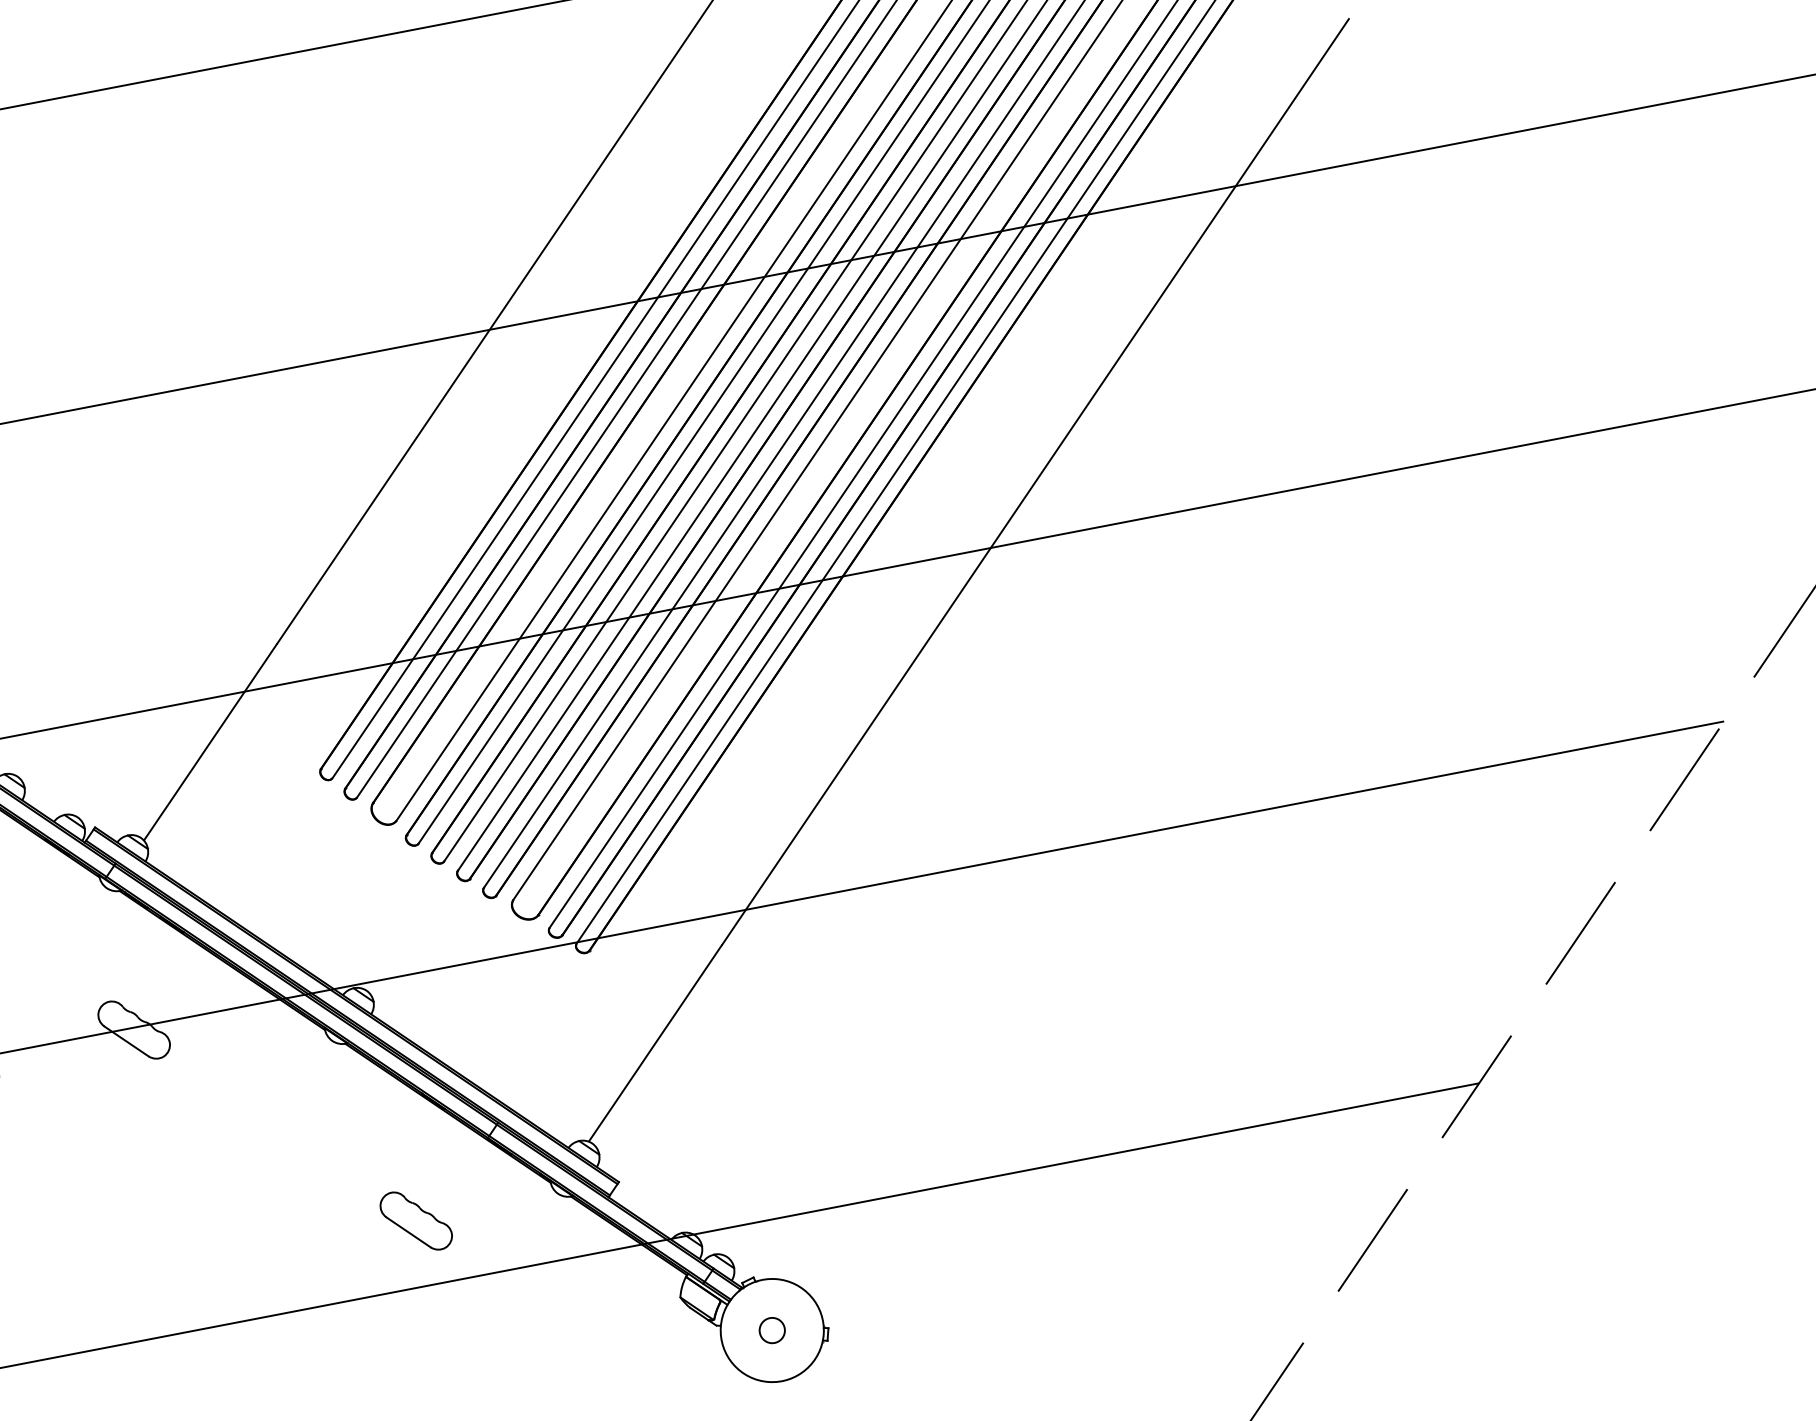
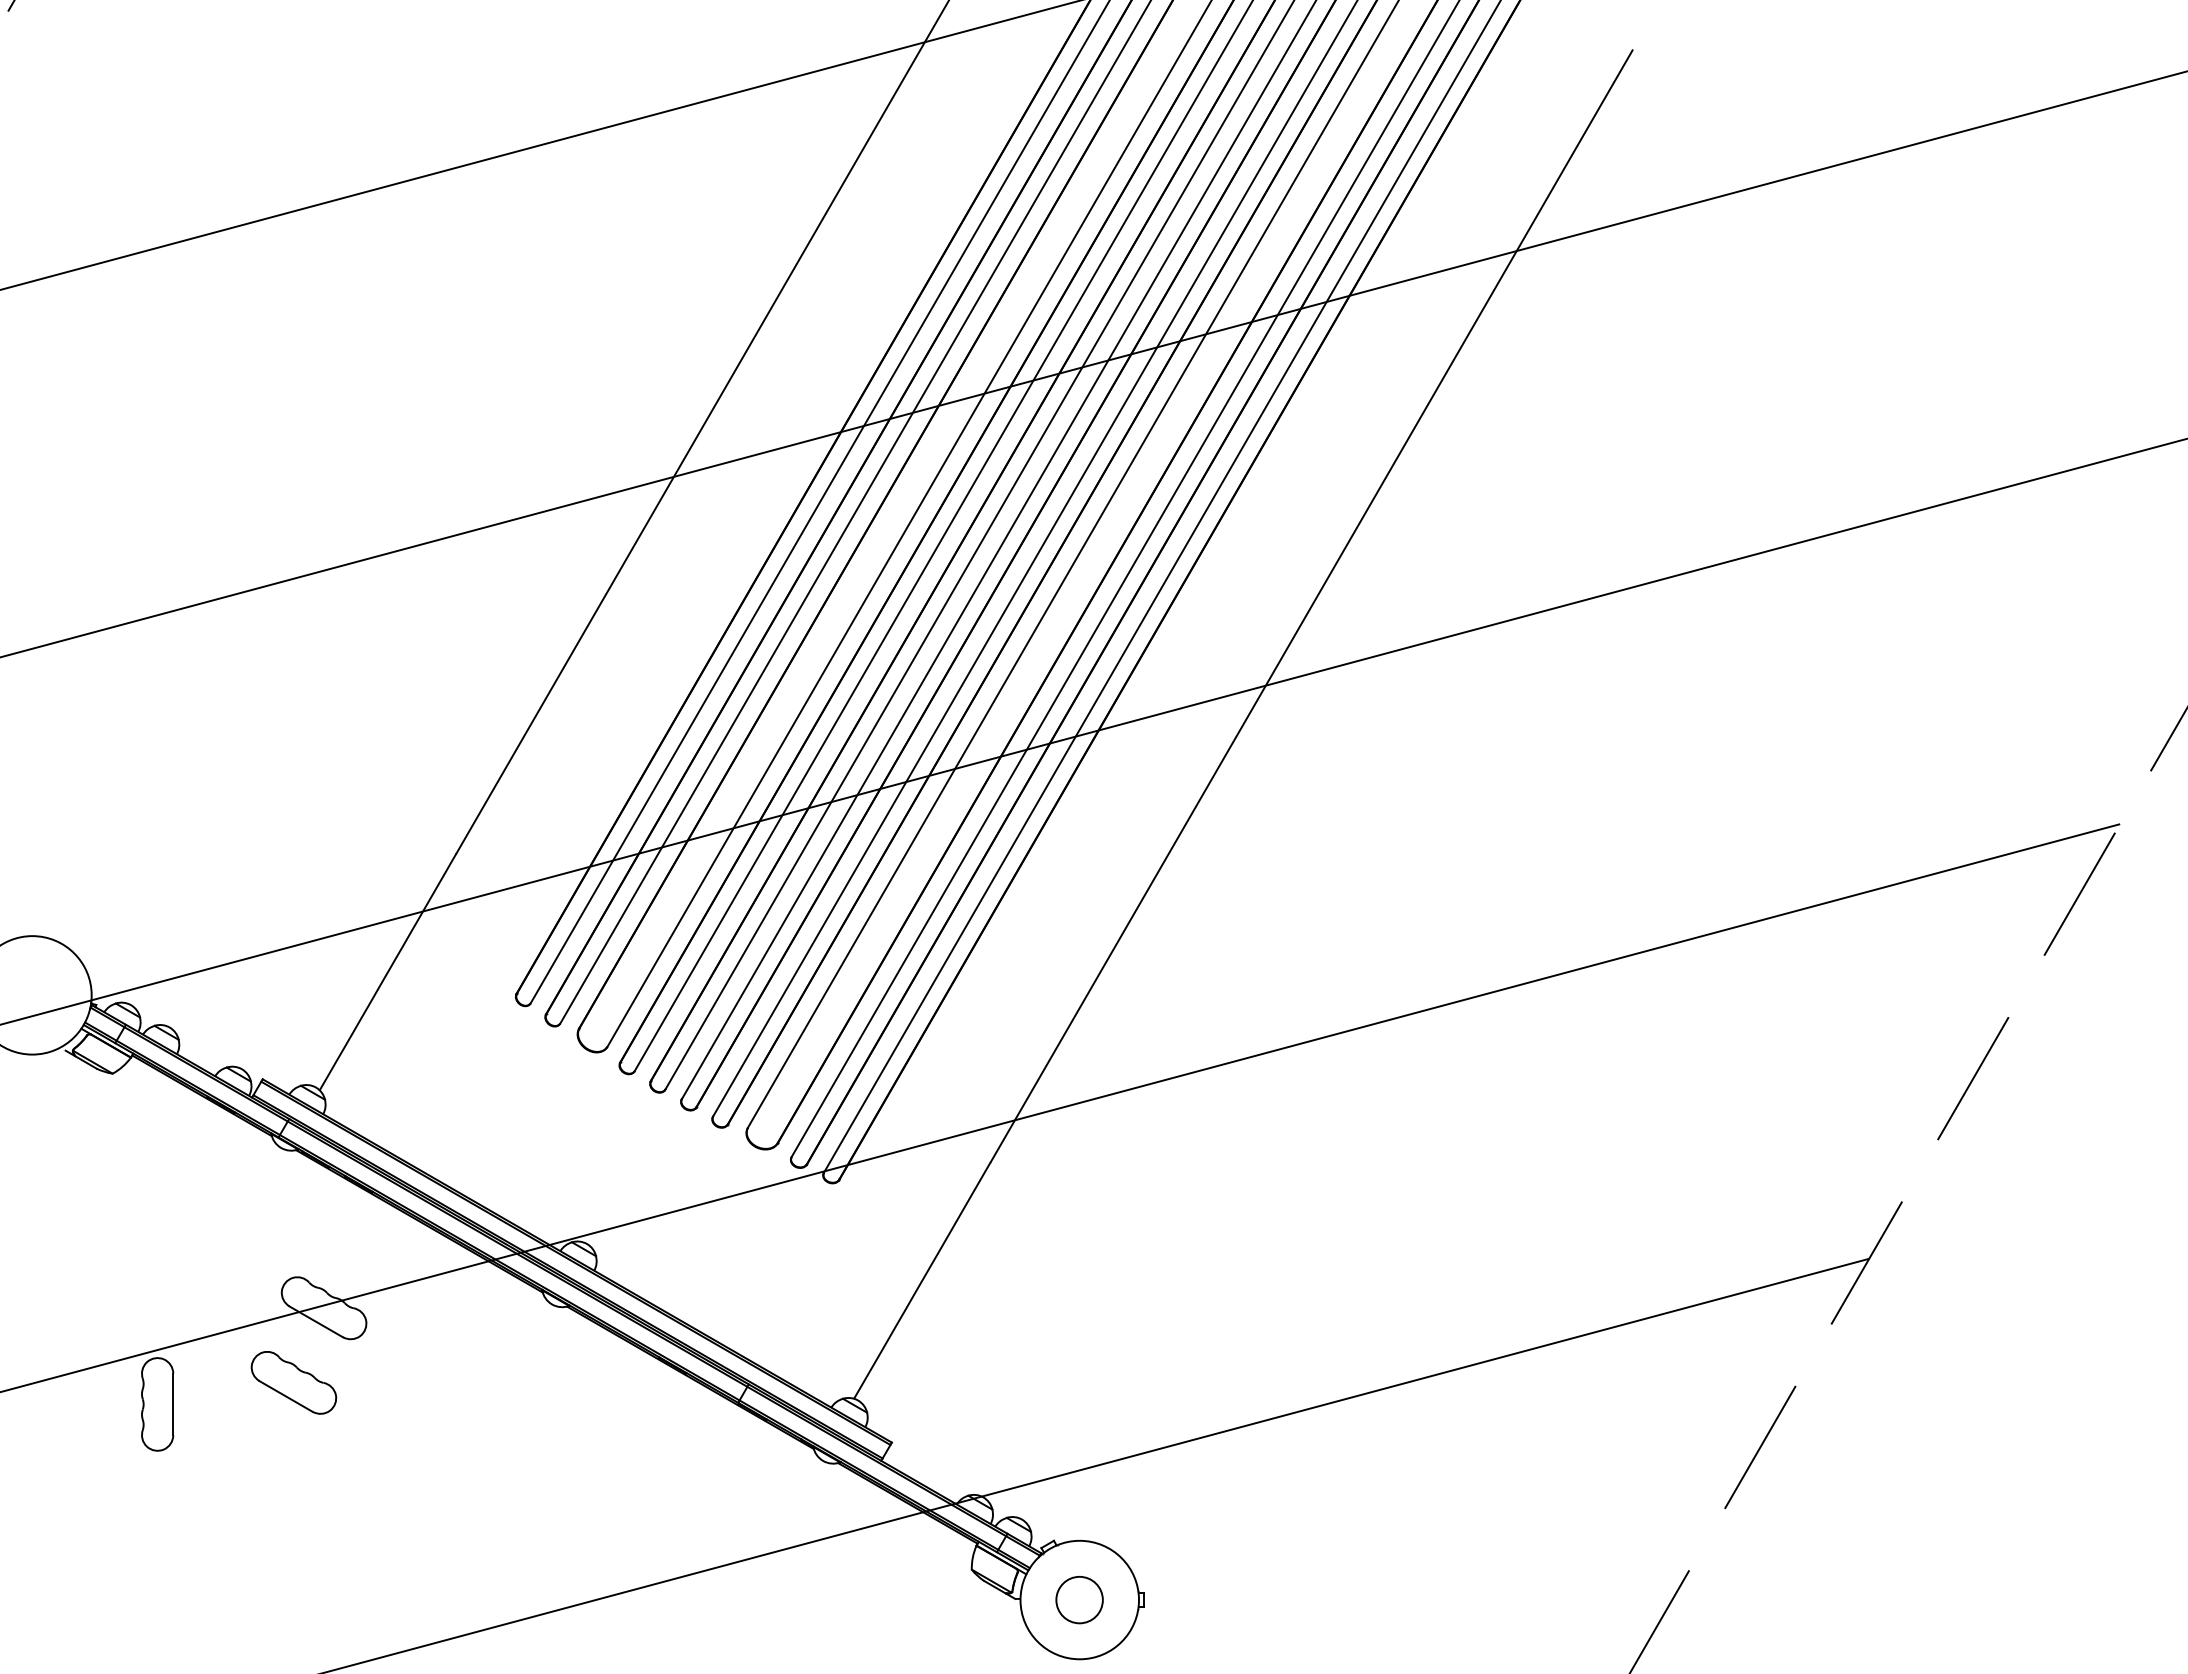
part: (415, 1220) -> (293, 1382), moved
circle: (772, 1330) -> (1079, 1599), size x1.6

